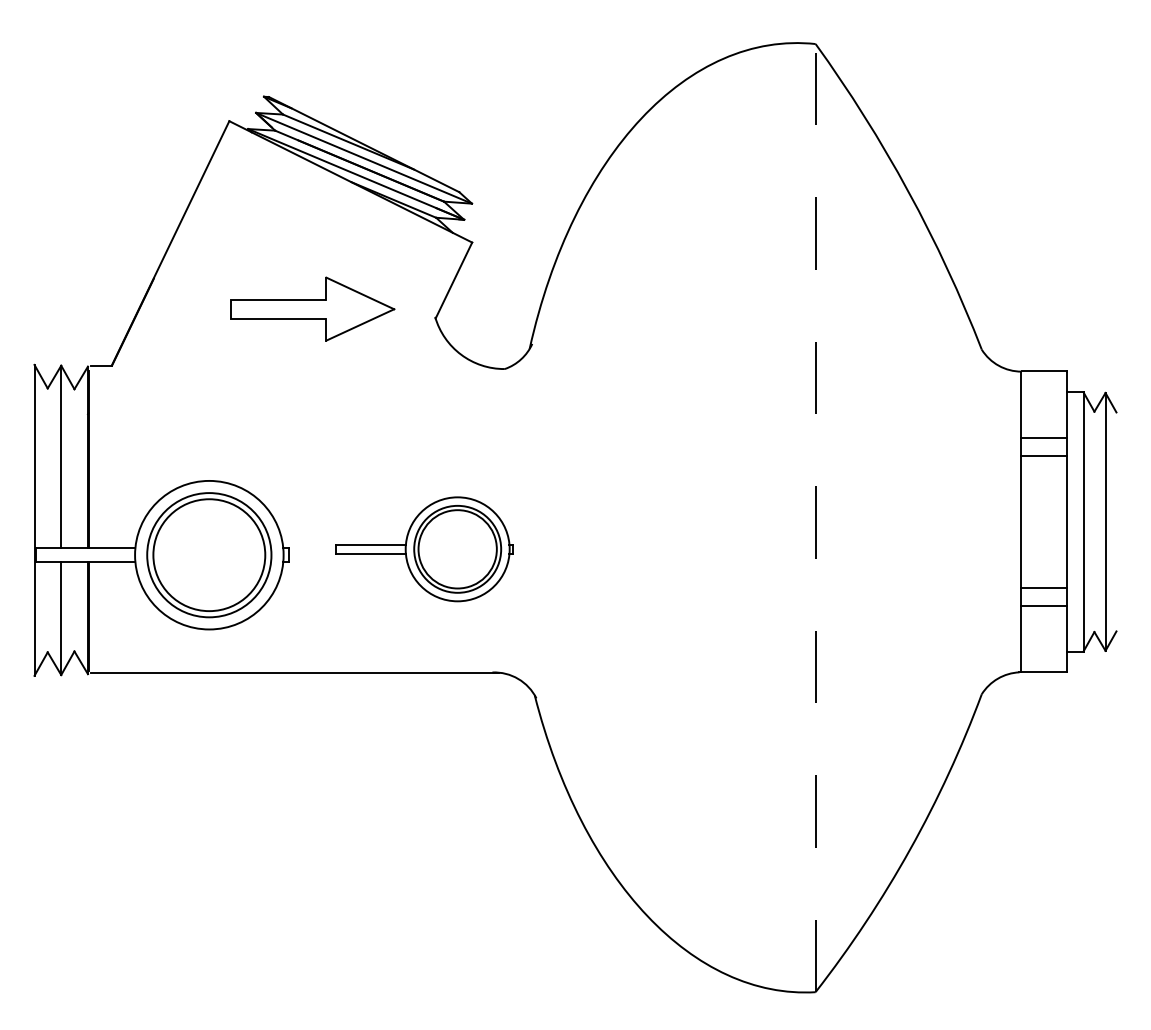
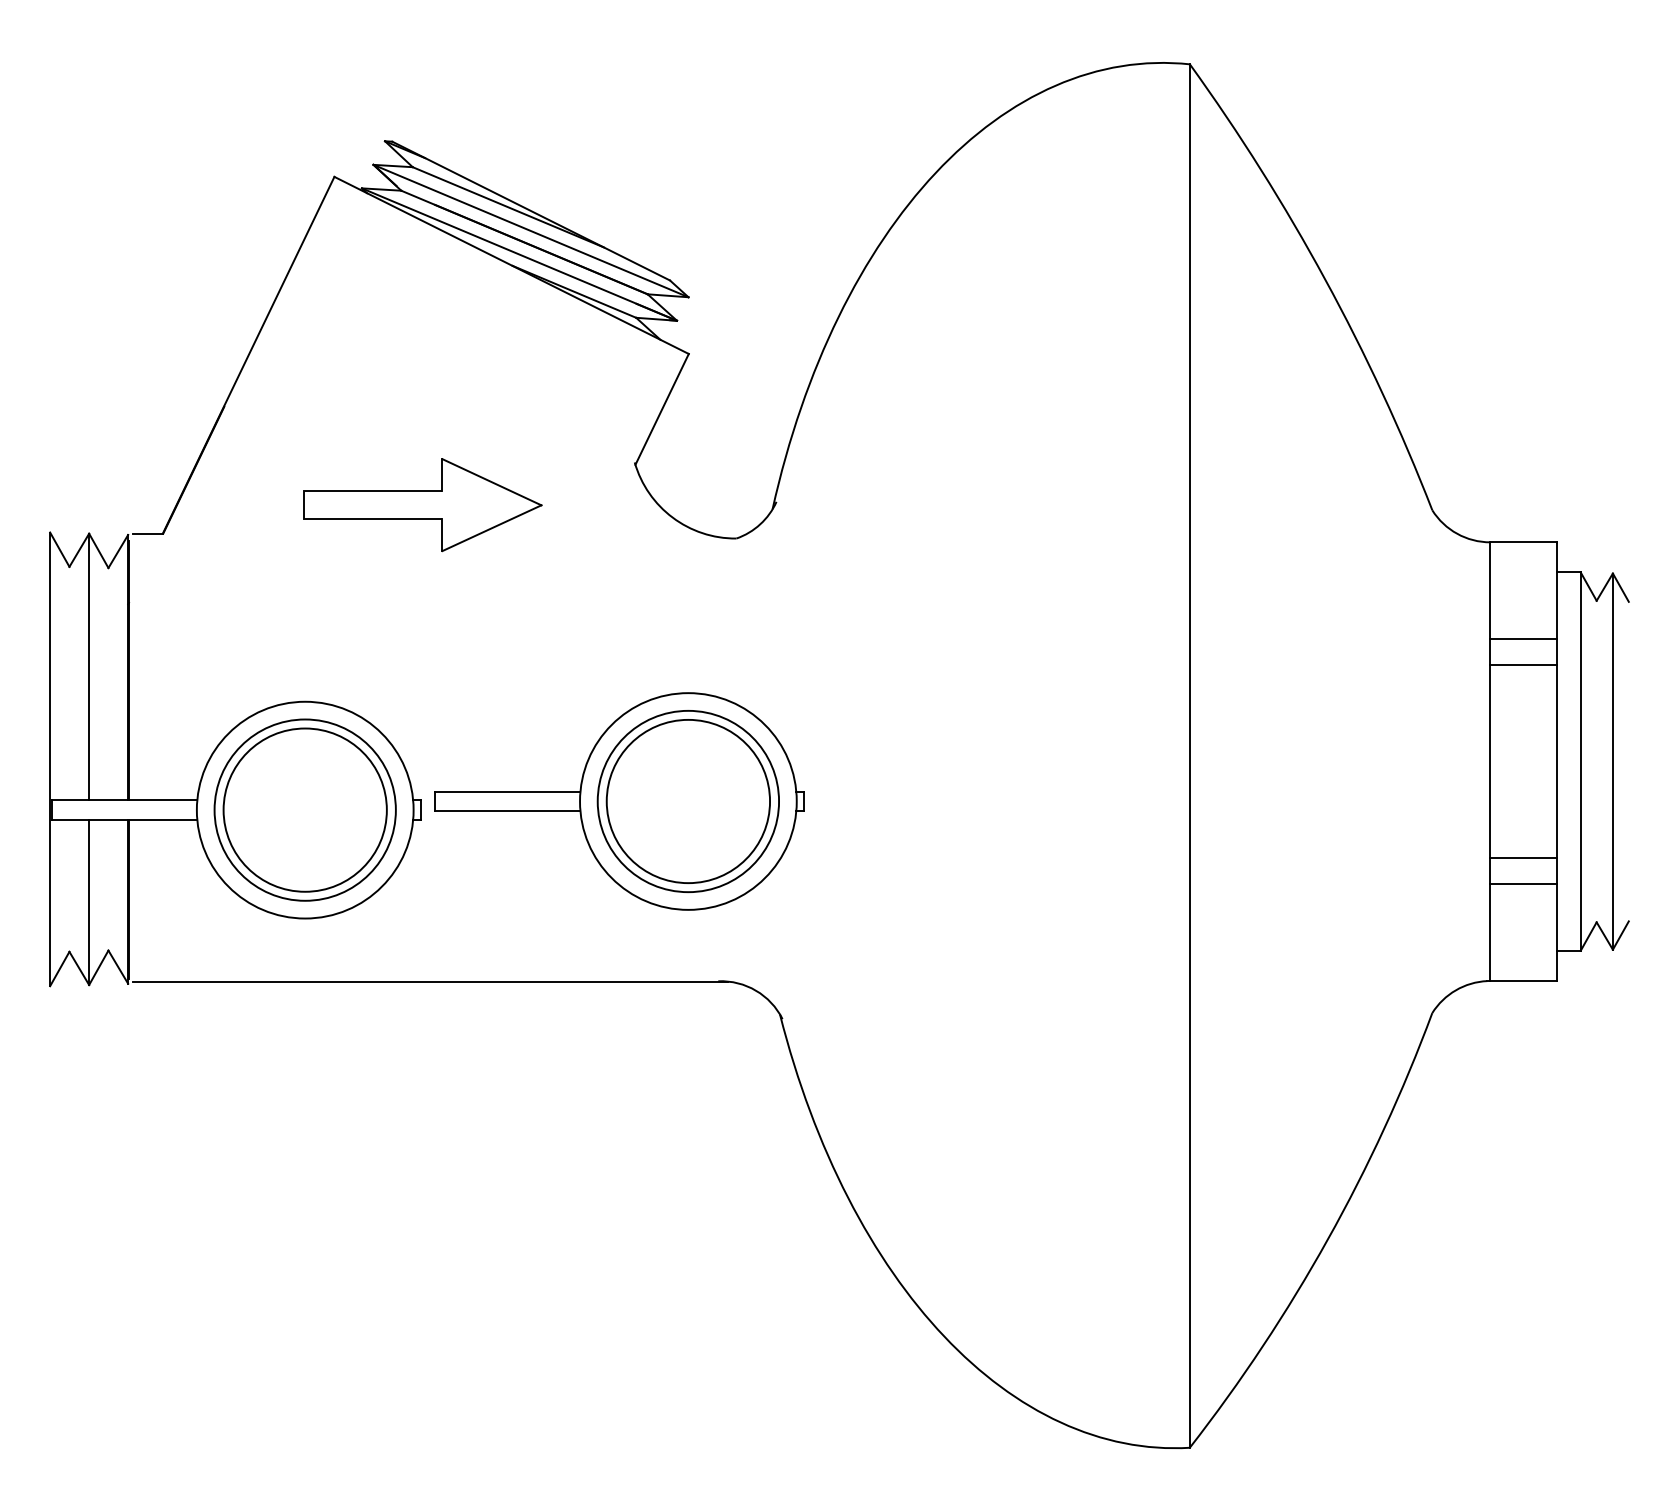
part: (312, 308) -> (422, 504), moved
line: (815, 517) -> (1189, 755), dashed -> solid
part: (424, 549) -> (619, 801), size x1.43

